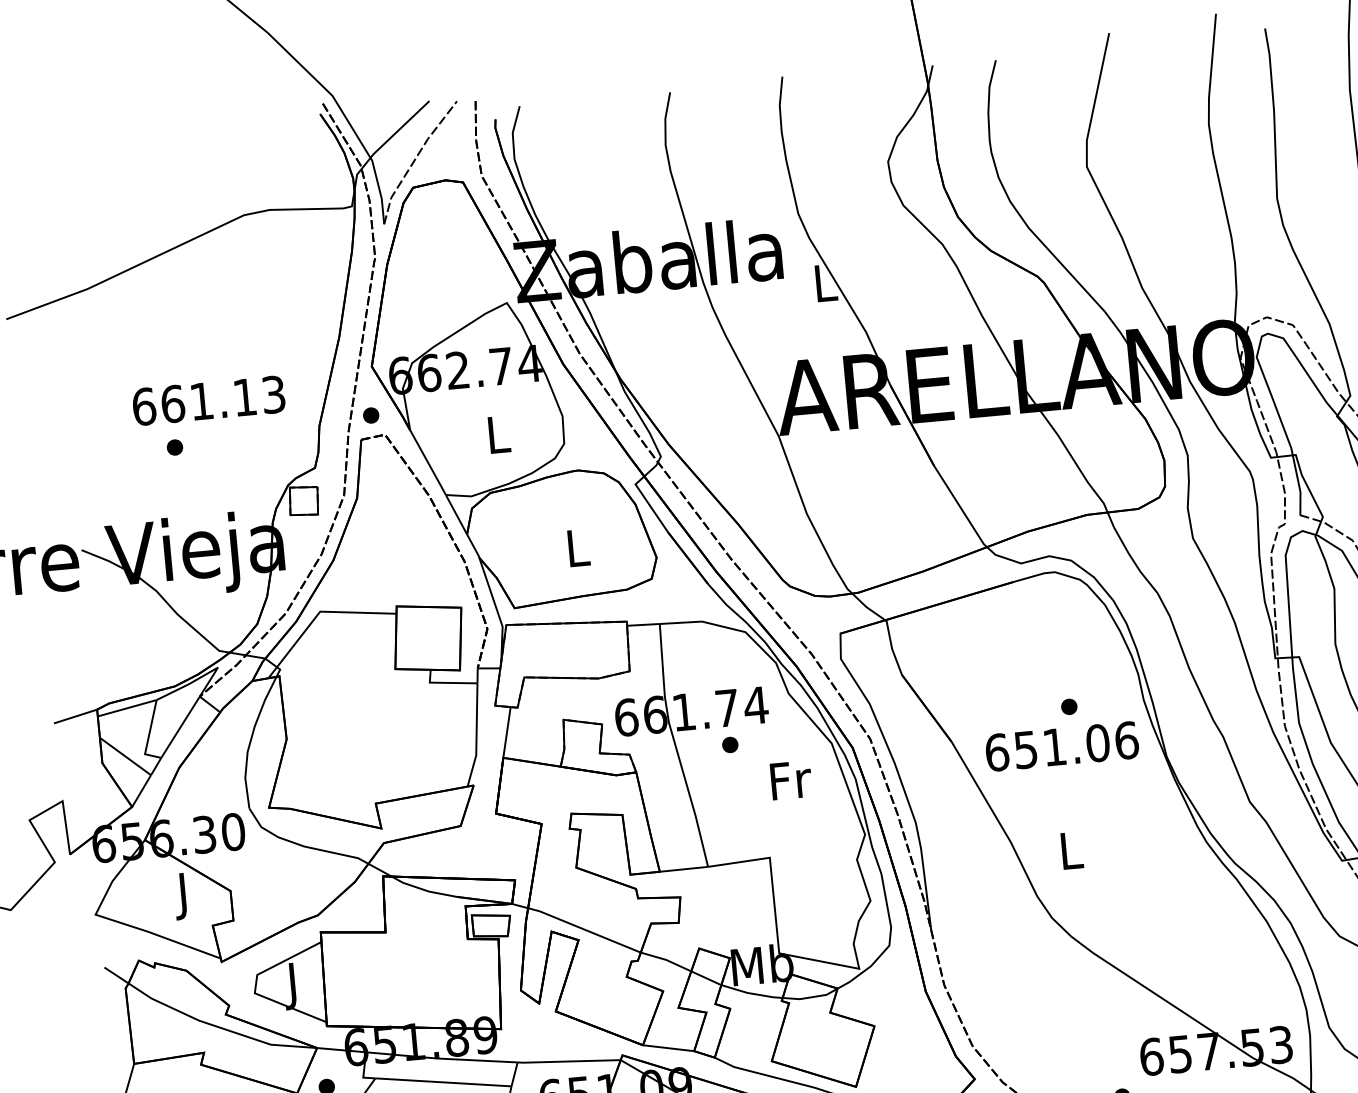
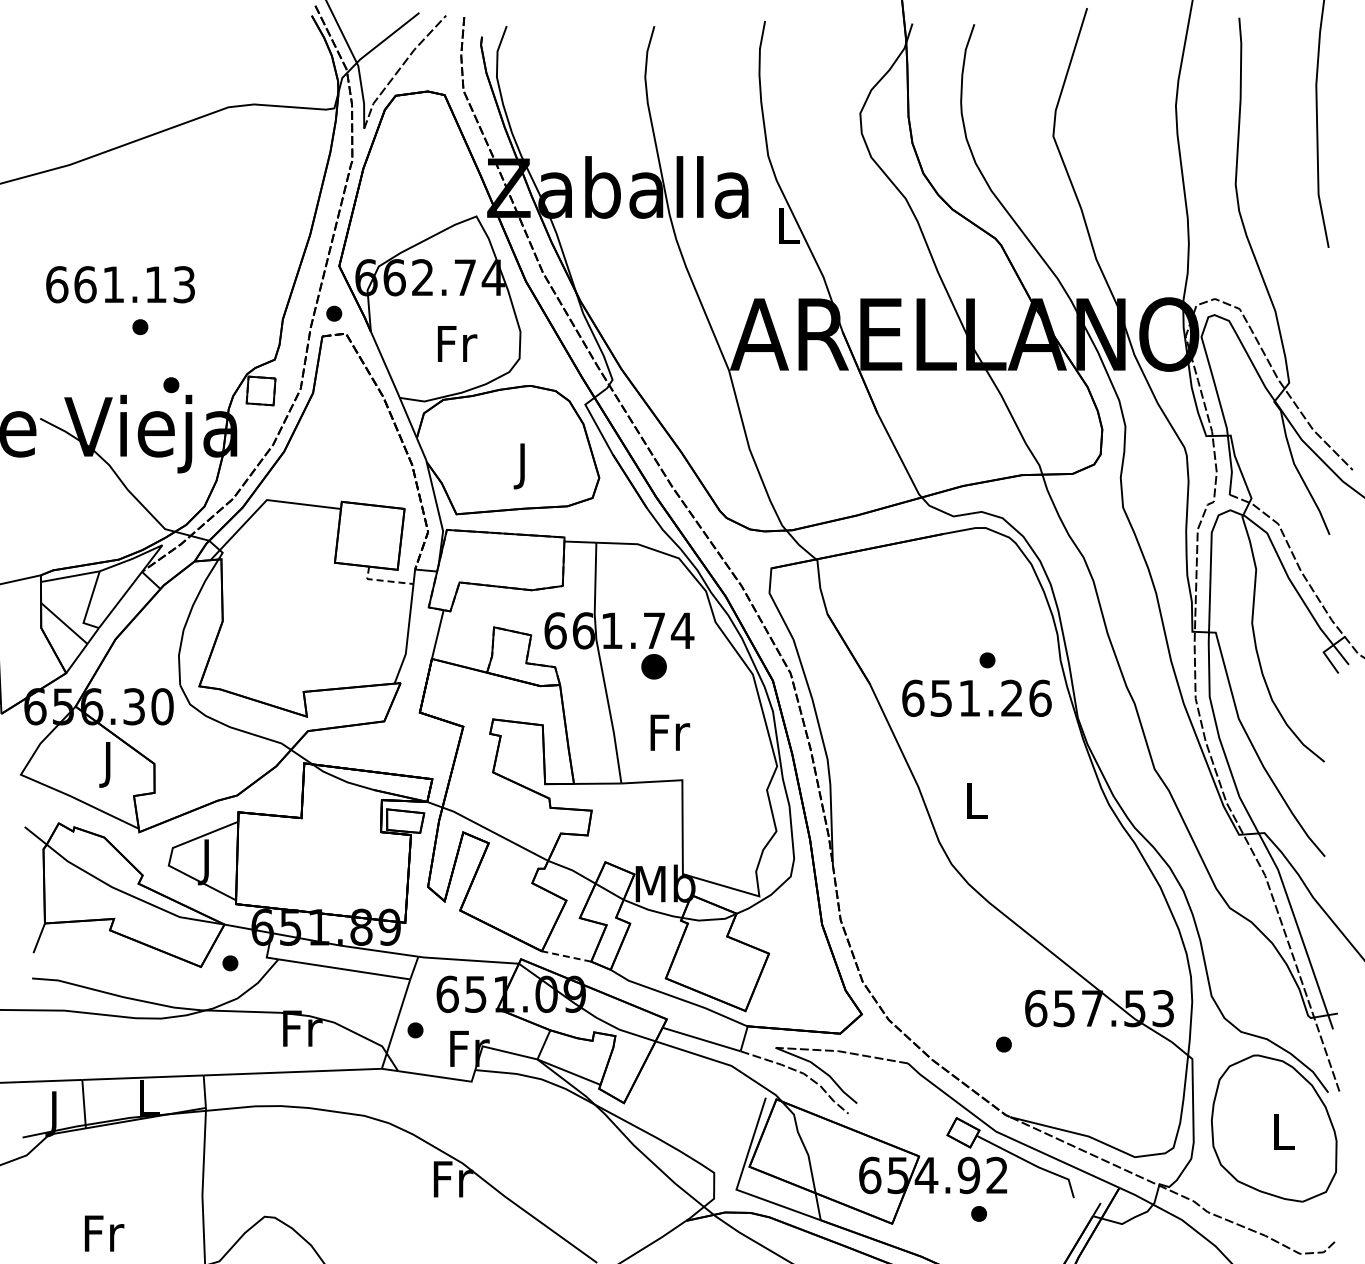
text: (208, 400) -> (120, 284), moved
text: (499, 434) -> (457, 343), L -> Fr
part: (212, 503) -> (171, 385), added
text: (578, 553) -> (523, 466), L -> J
line: (446, 682) -> (383, 580), solid -> dashed
text: (1098, 742) -> (1012, 697), 651.06 -> 651.26
part: (729, 744) -> (653, 666), size x1.6
text: (791, 780) -> (670, 732), moved
line: (668, 1048) -> (566, 956), solid -> dashed

